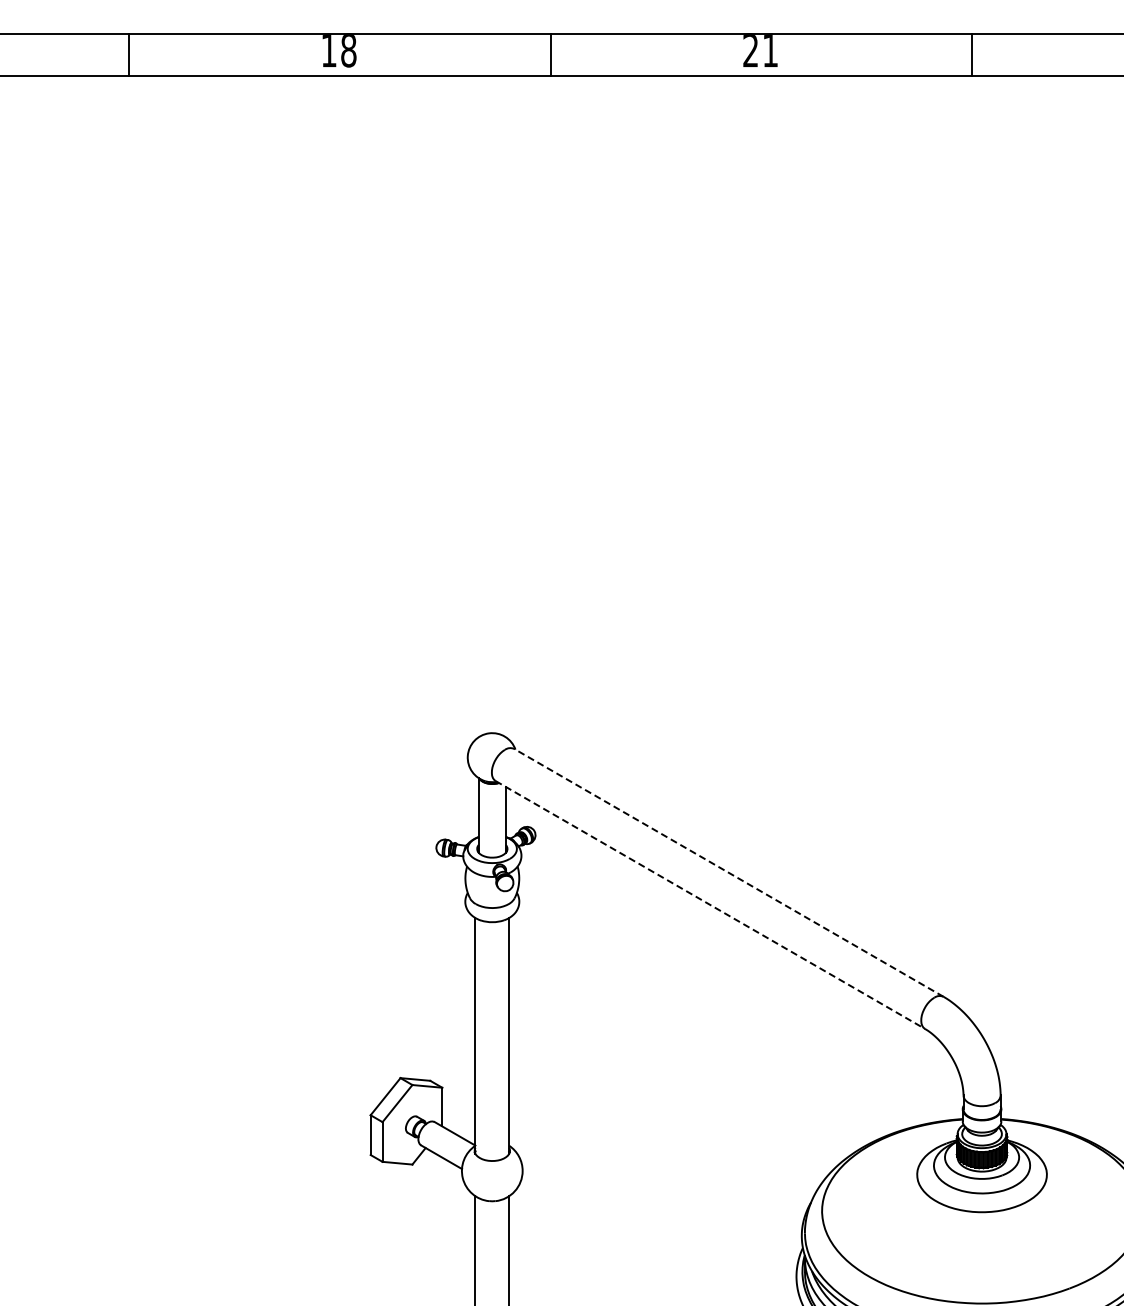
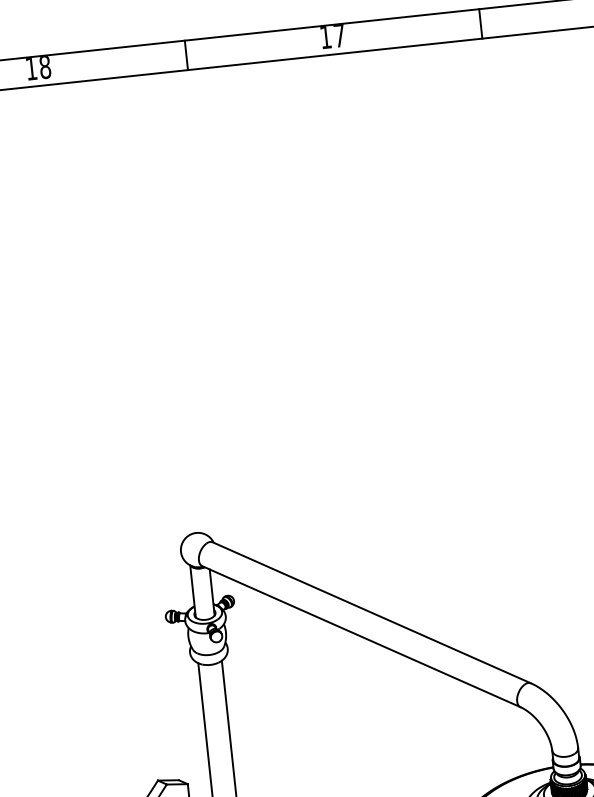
text: (760, 50) -> (332, 36), 21 -> 17
line: (728, 872) -> (371, 612), dashed -> solid
line: (710, 905) -> (361, 636), dashed -> solid

